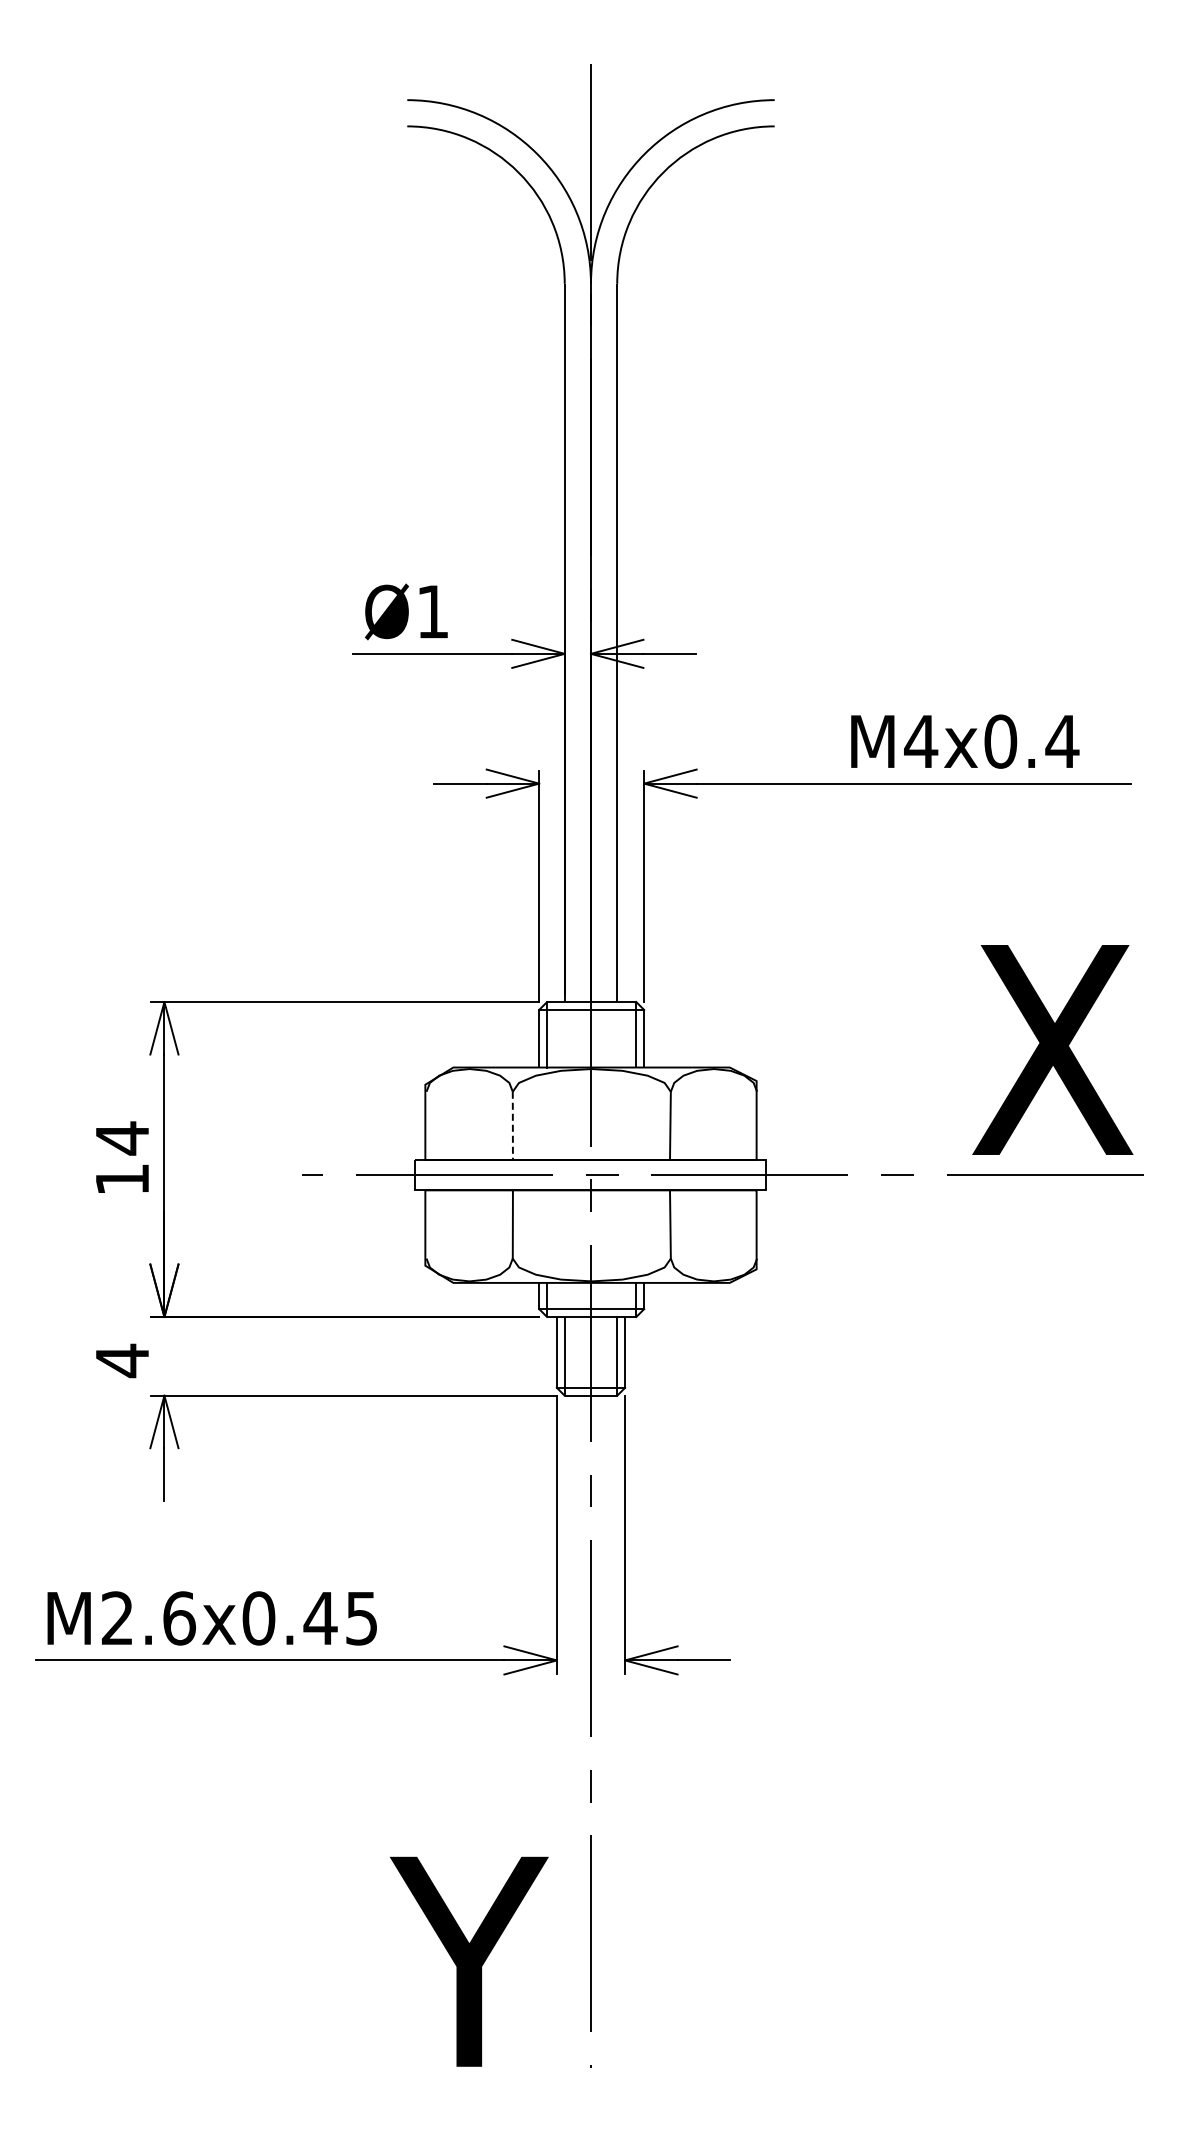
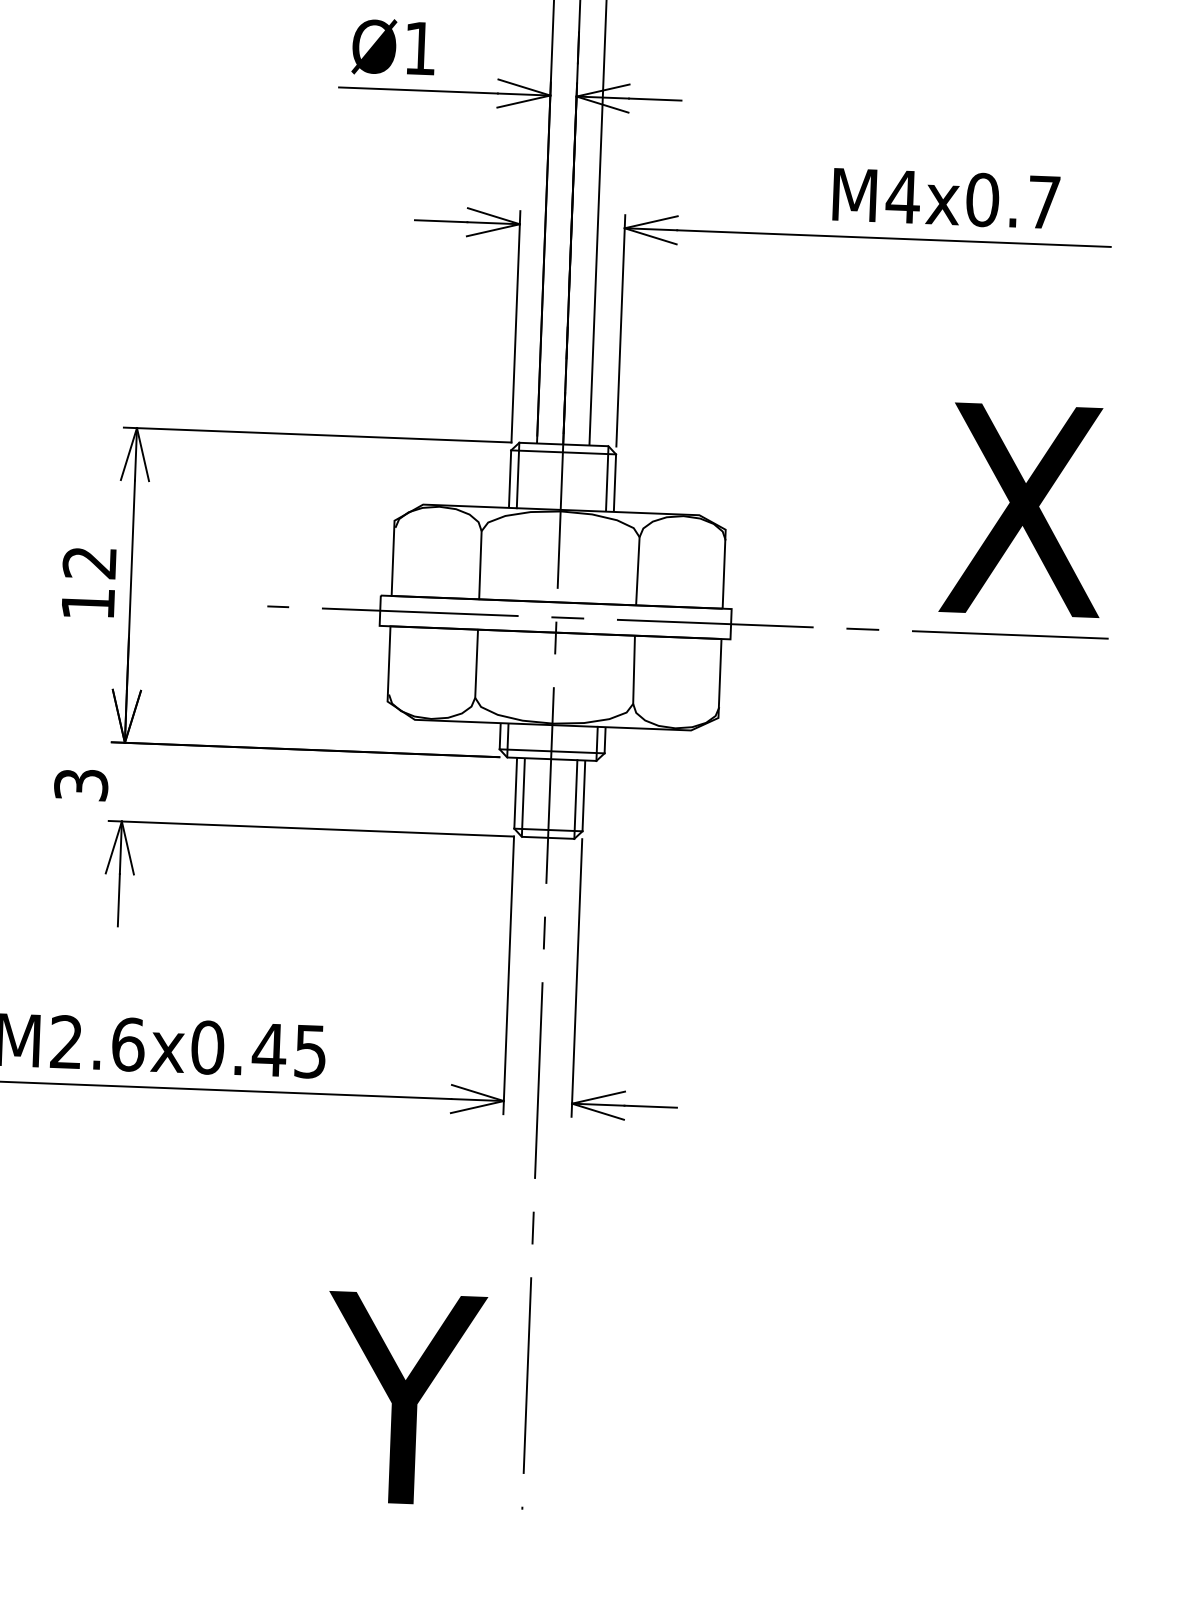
text: (1062, 741) -> (1044, 202), M4x0.4 -> M4x0.7
line: (512, 1126) -> (480, 565), dashed -> solid
text: (121, 1138) -> (88, 562), 14 -> 12
text: (122, 1360) -> (81, 784), 4 -> 3

